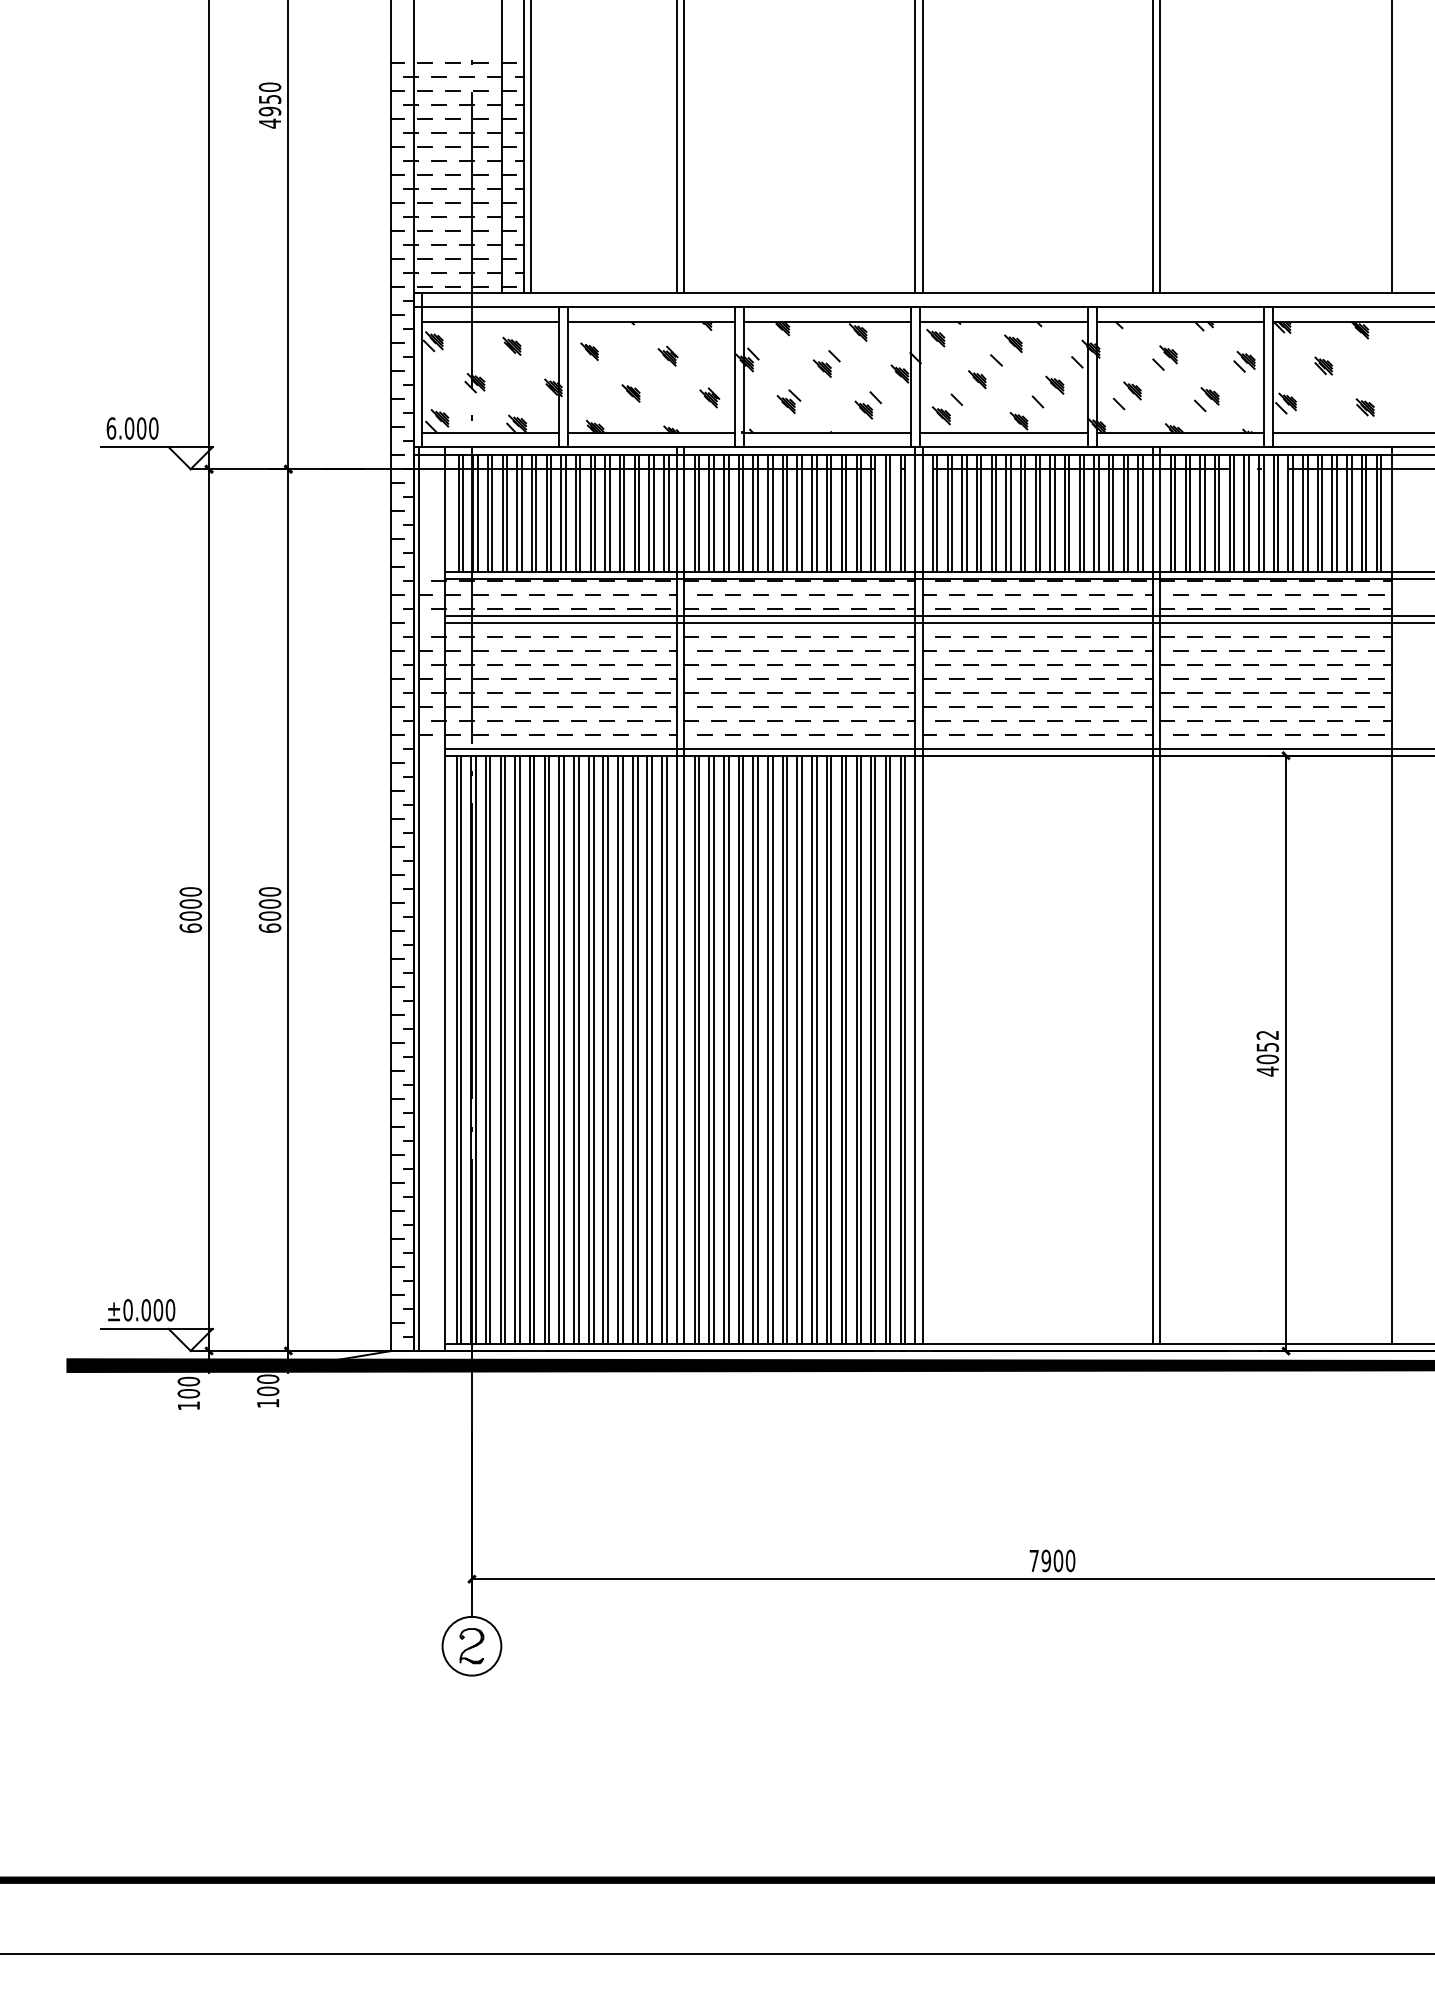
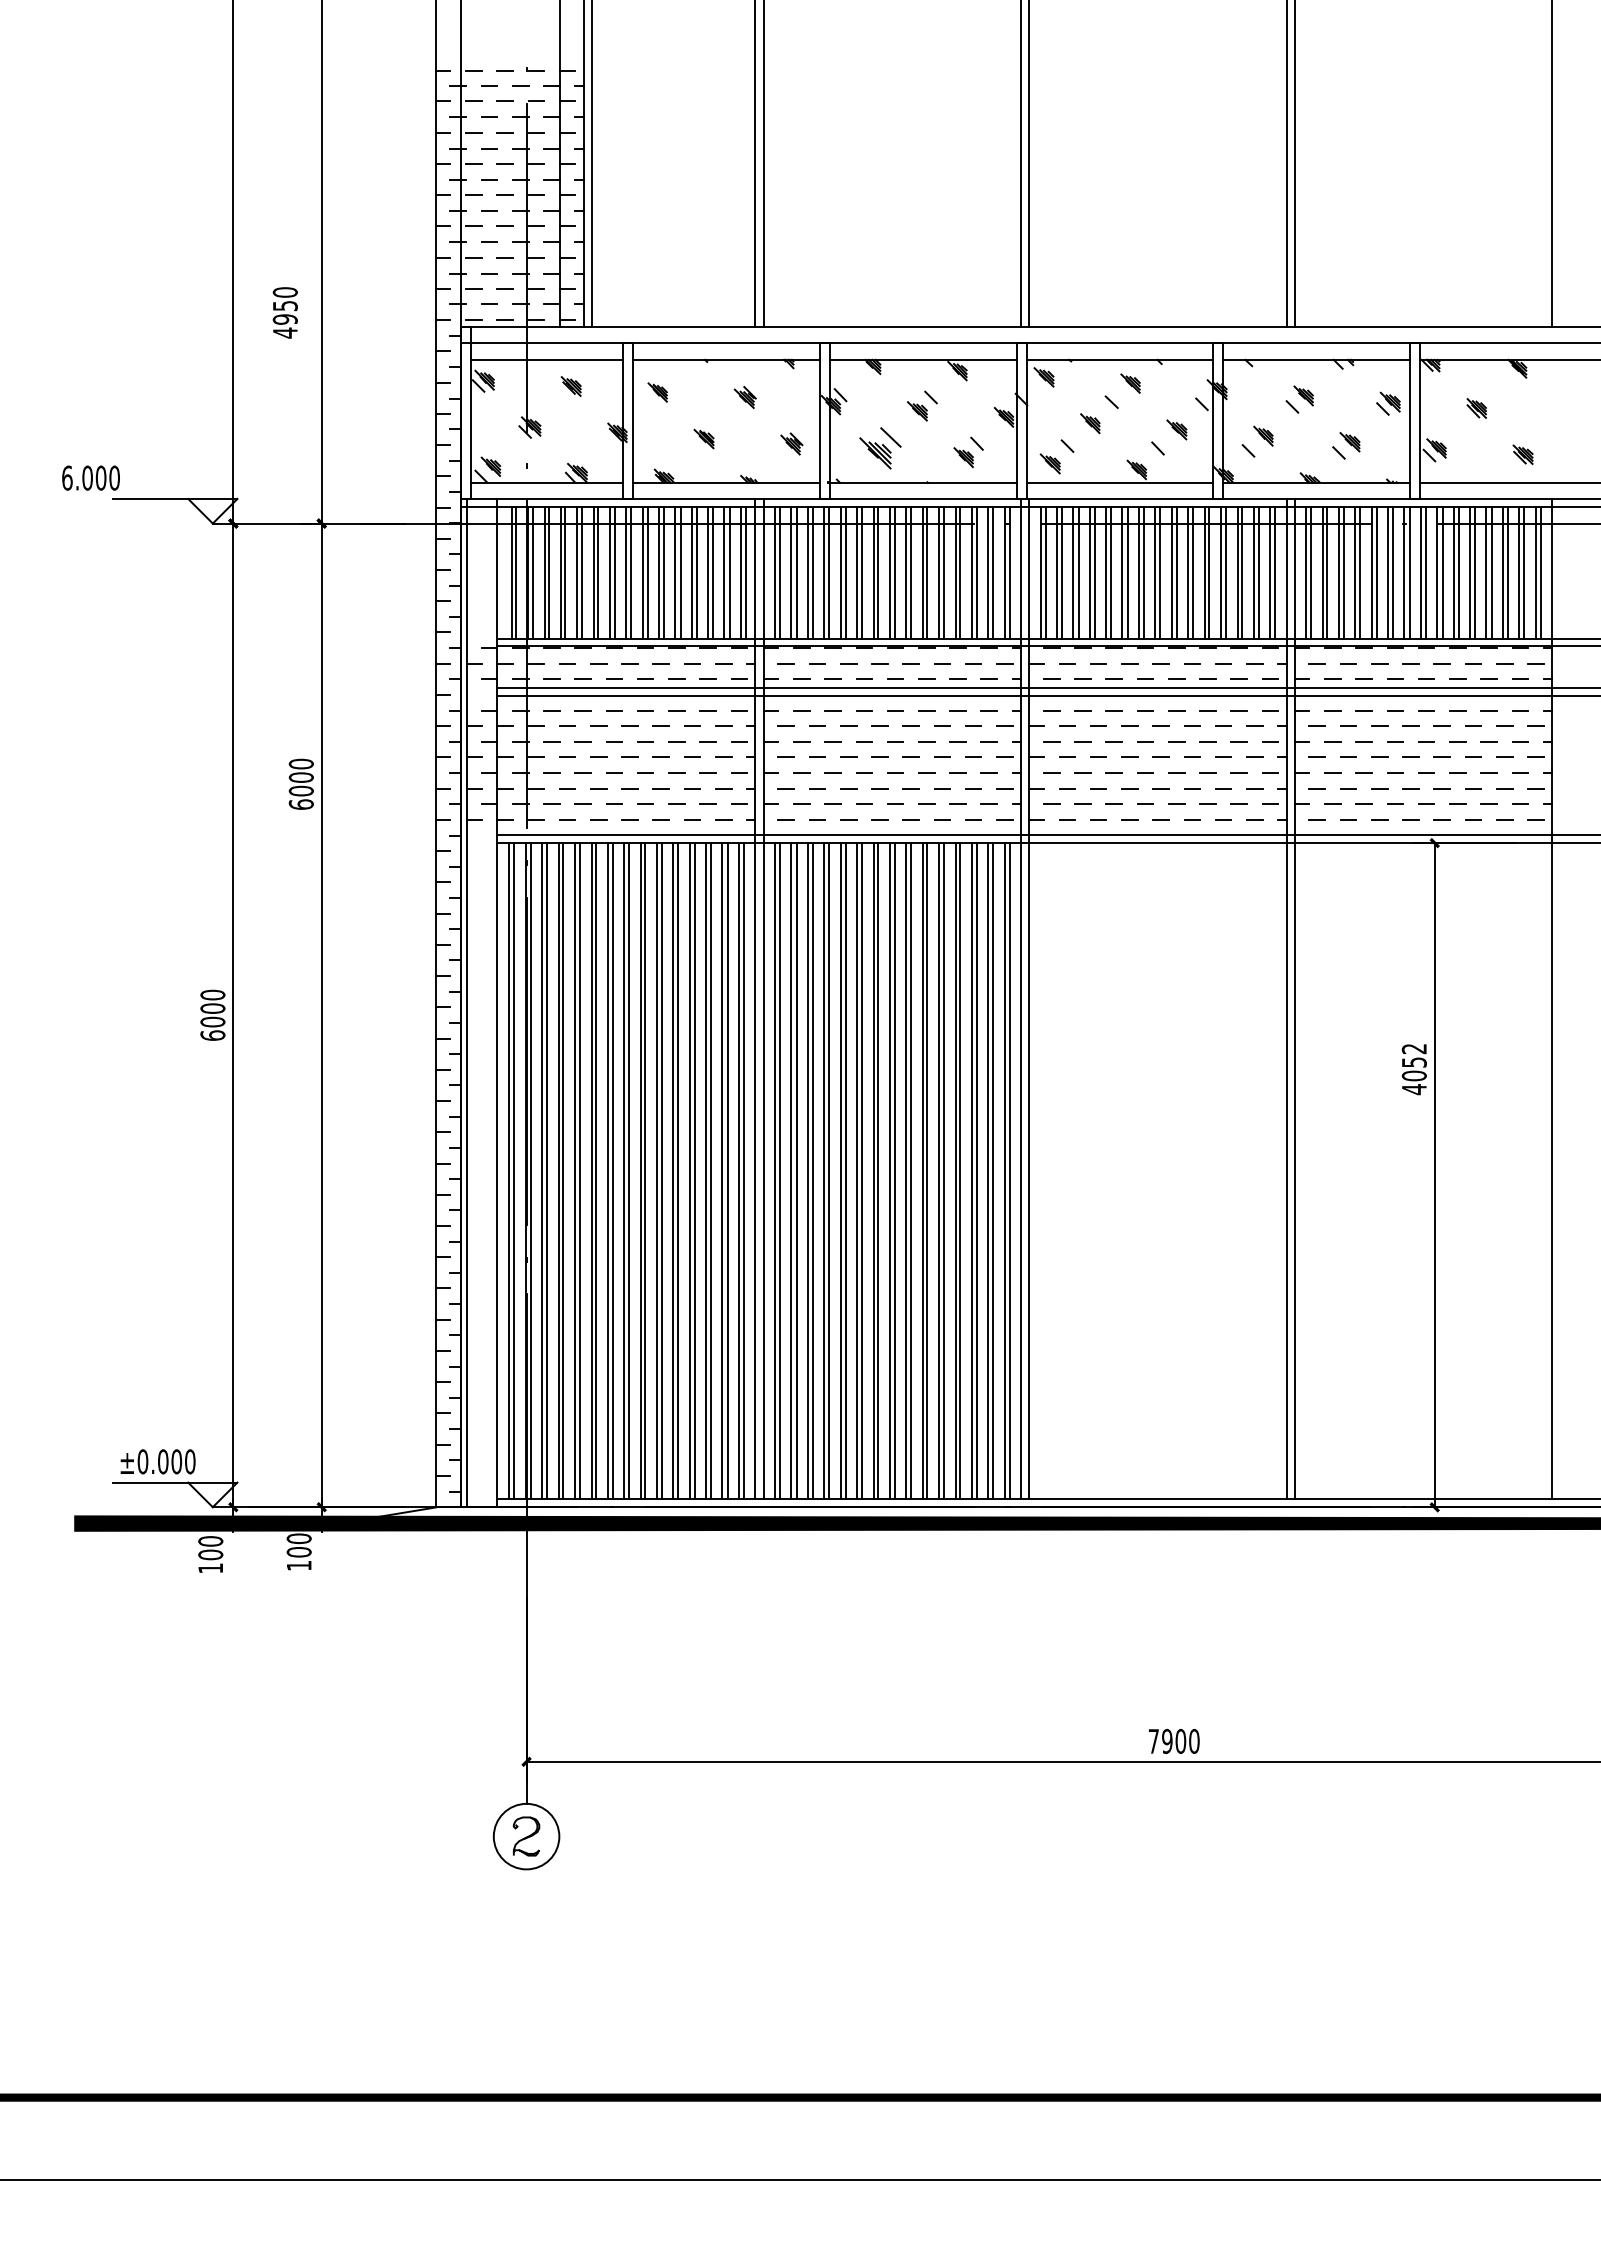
text: (269, 105) -> (284, 312), moved
part: (788, 401) -> (879, 447), size x1.6
text: (132, 427) -> (90, 477), moved
text: (269, 909) -> (300, 783), moved
text: (1266, 1053) -> (1413, 1069), moved

